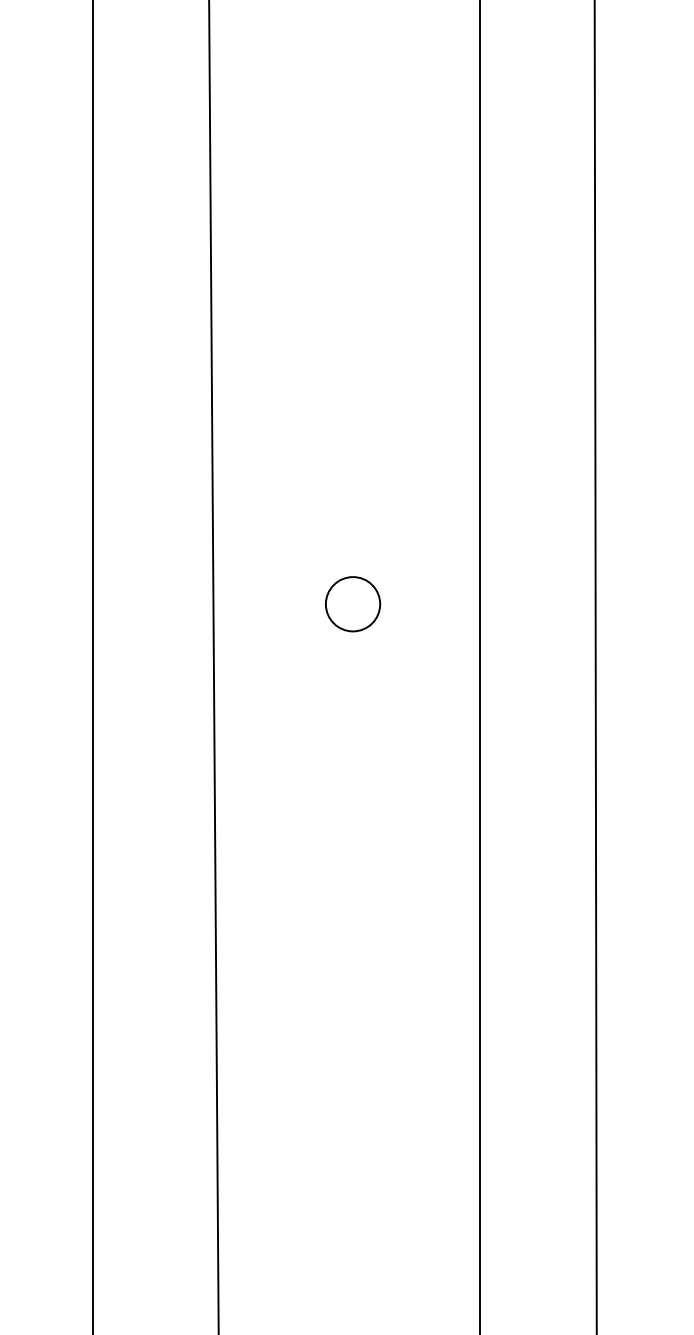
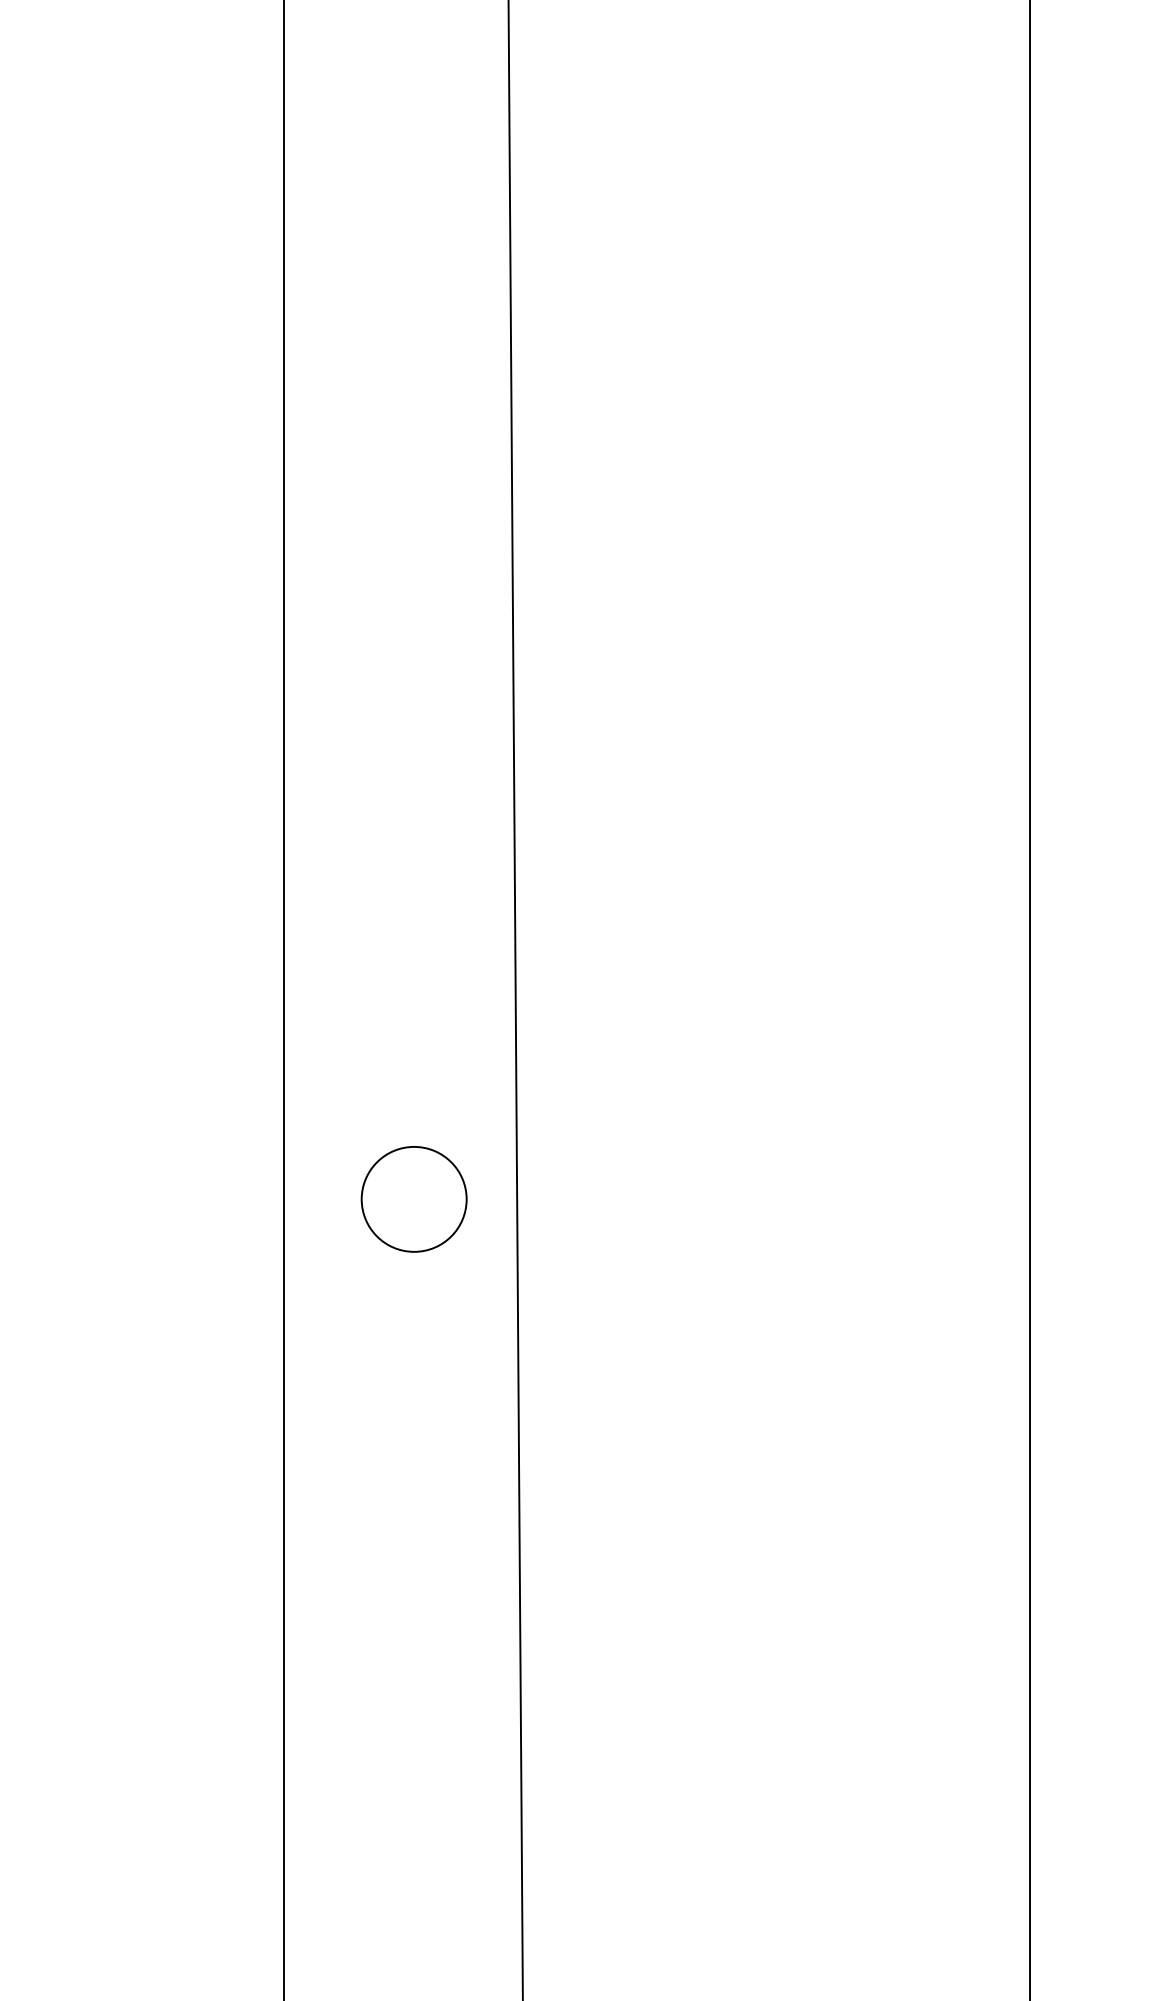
circle: (353, 604) -> (415, 1199), moved

